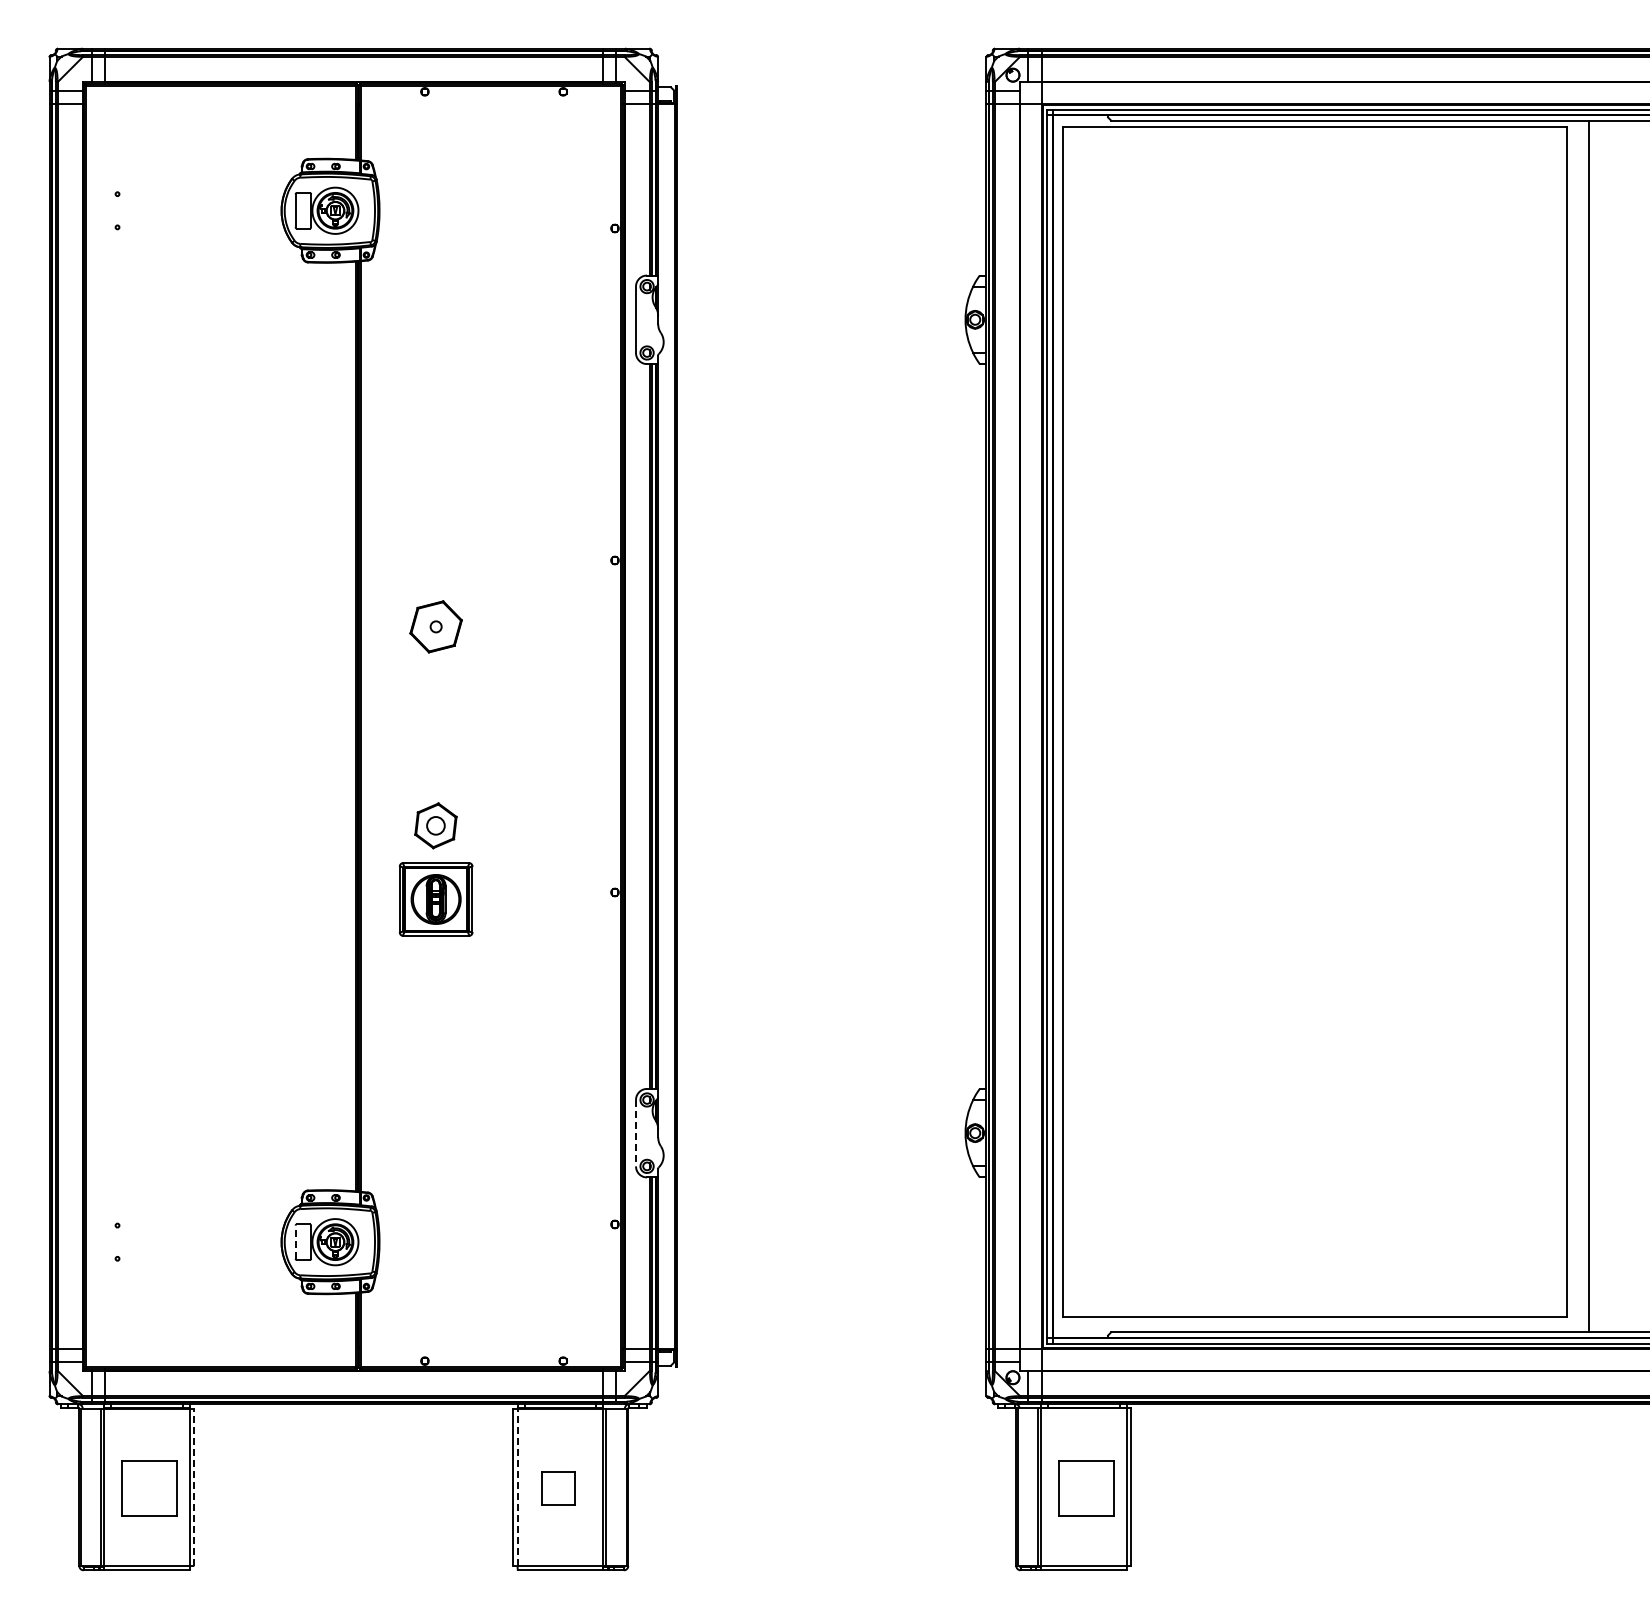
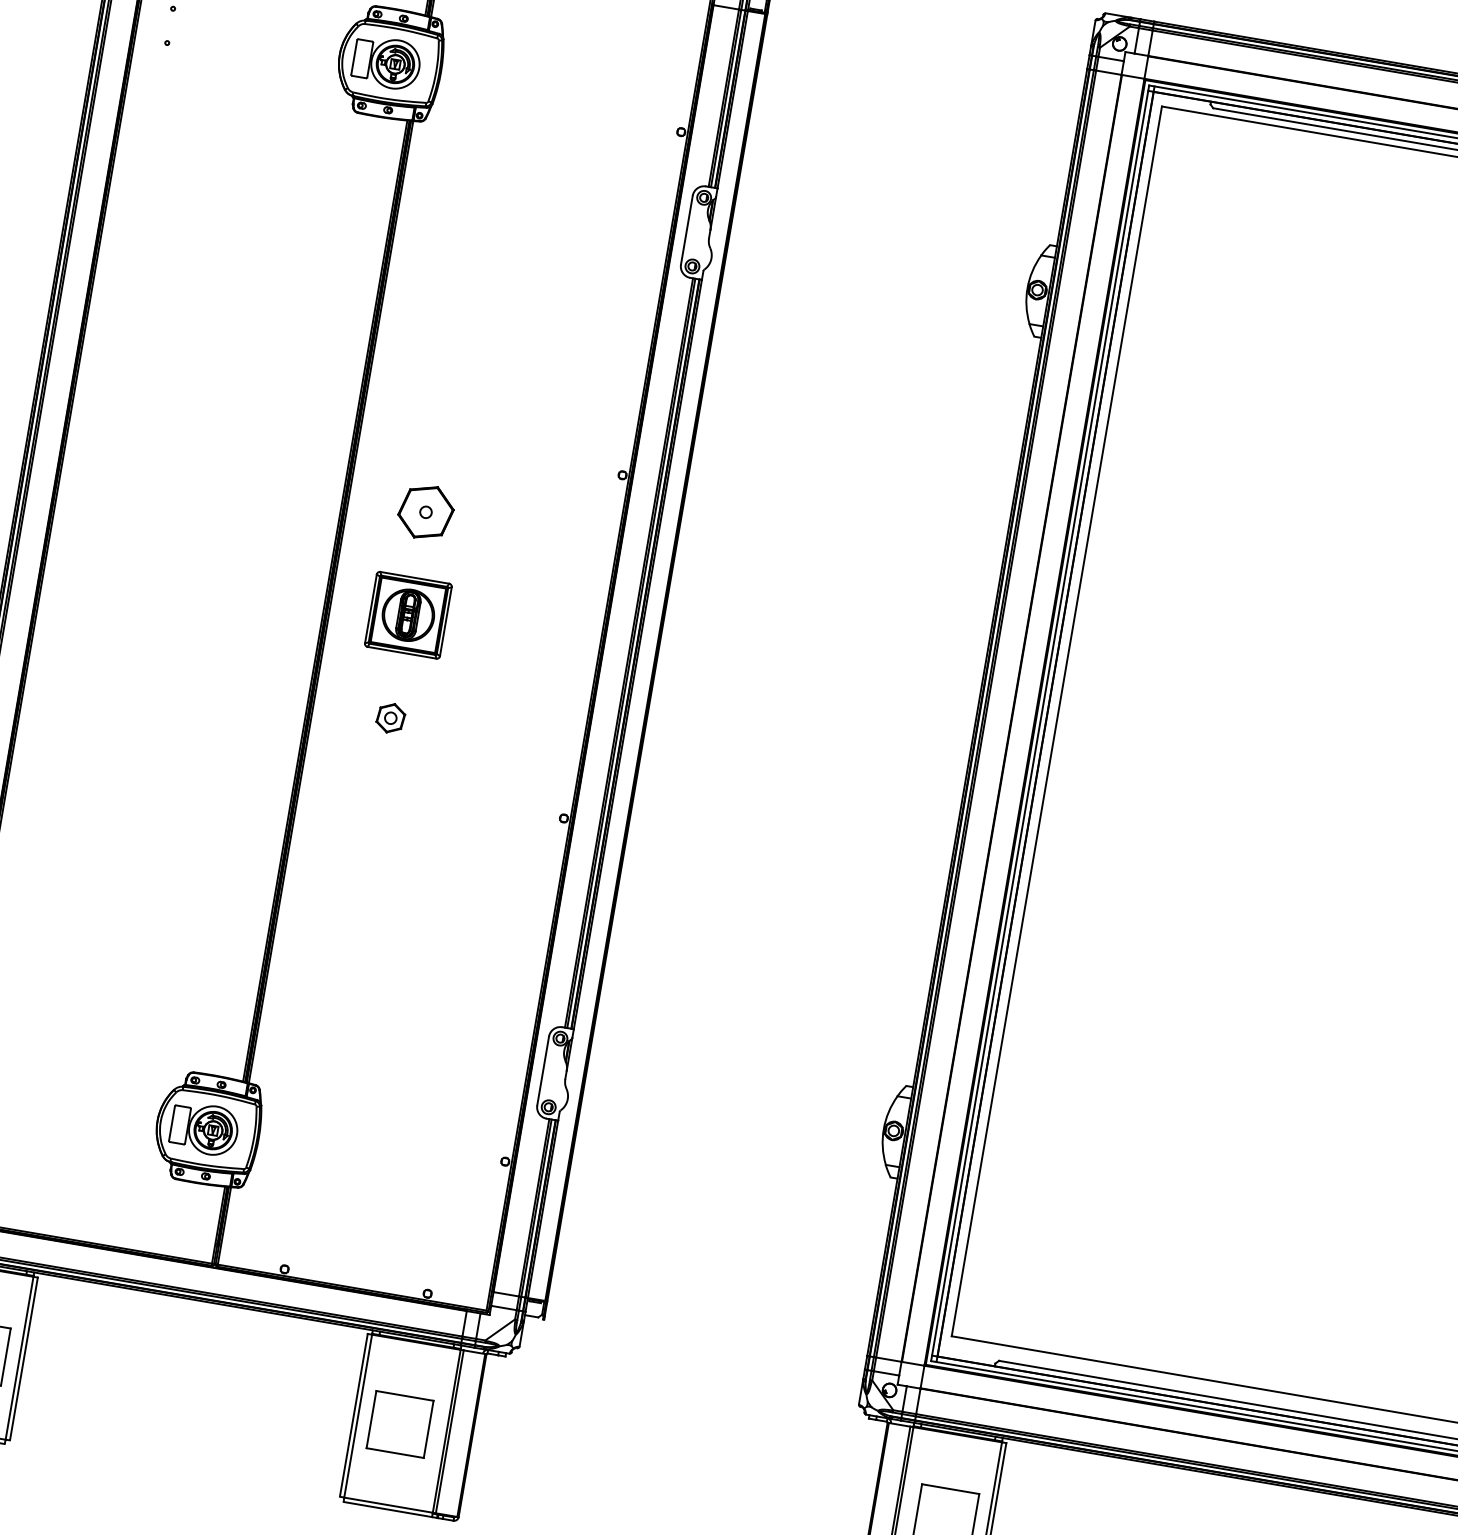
part: (436, 826) -> (391, 718), size x0.62
part: (435, 899) -> (407, 615), moved
line: (636, 1133) -> (543, 1071), dashed -> solid
line: (295, 1242) -> (171, 1123), dashed -> solid
line: (194, 1487) -> (24, 1359), dashed -> solid
line: (517, 1487) -> (358, 1416), dashed -> solid
part: (558, 1488) -> (400, 1424), size x1.67

